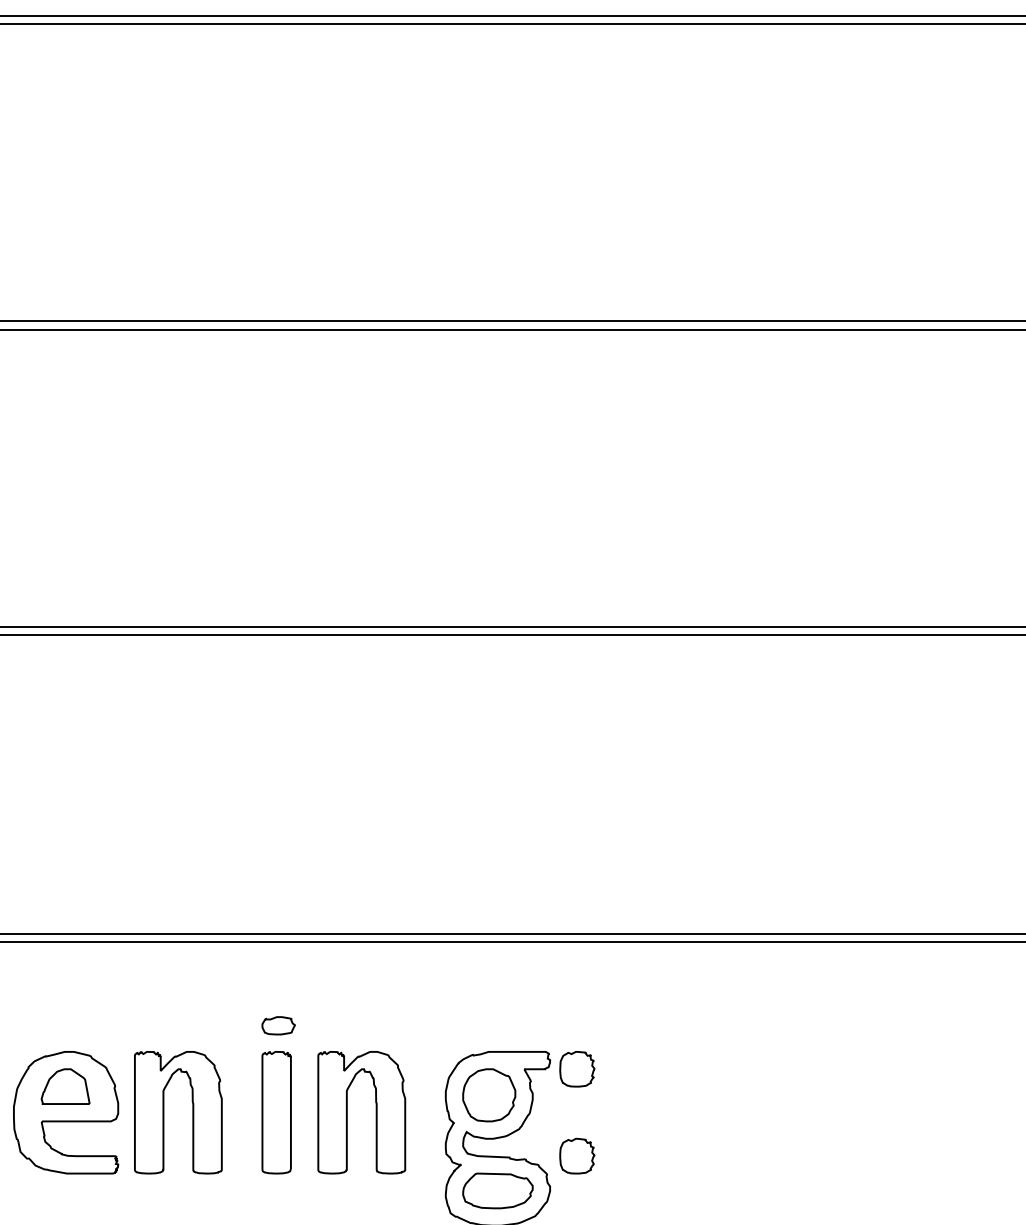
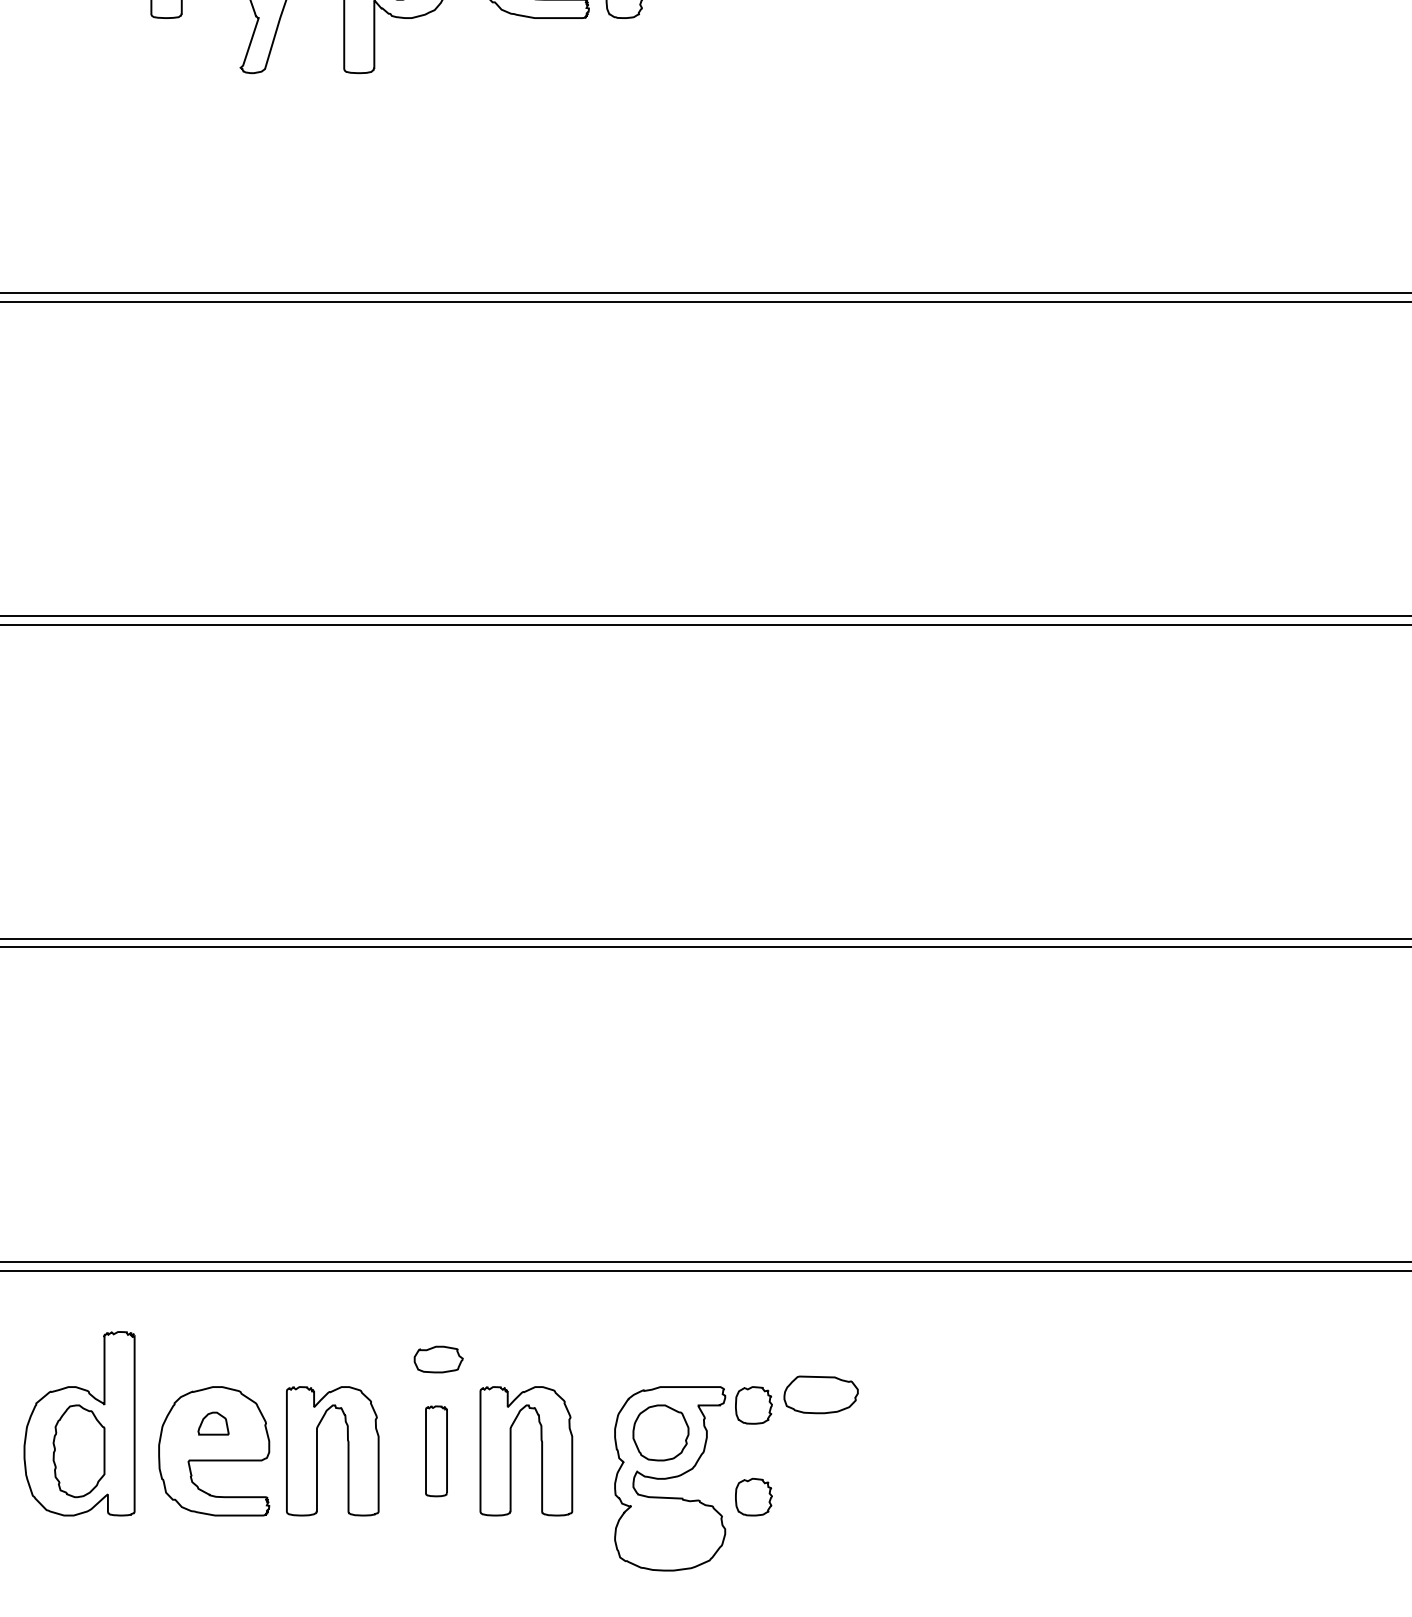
part: (278, 1025) -> (438, 1359), size x1.4
part: (65, 1086) -> (213, 1423), size x0.6
part: (276, 1112) -> (436, 1451), size x0.7
part: (497, 1190) -> (820, 1394), moved

